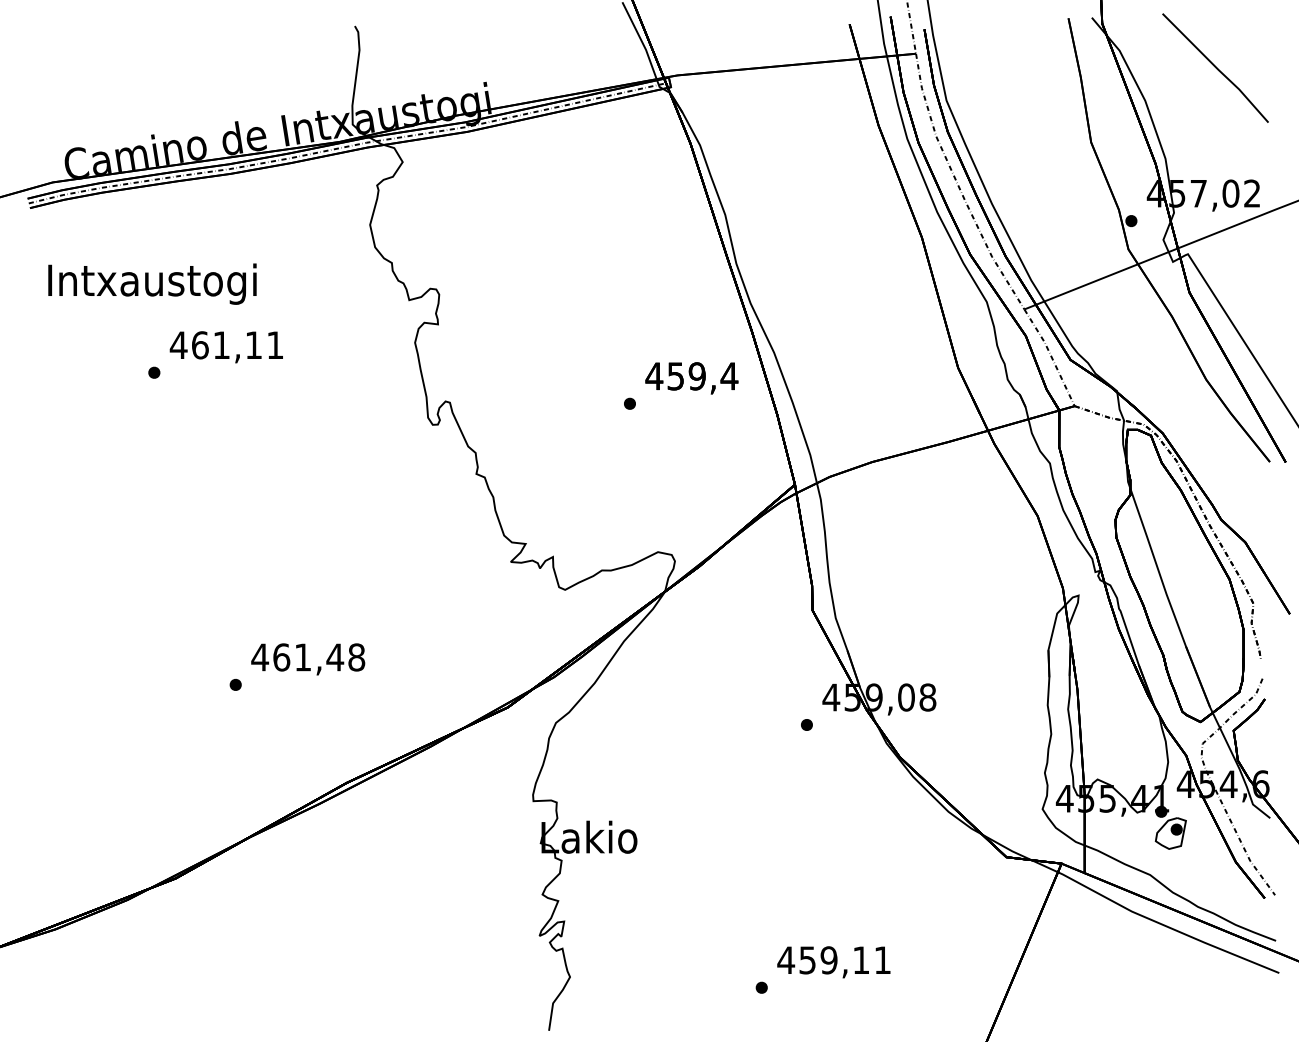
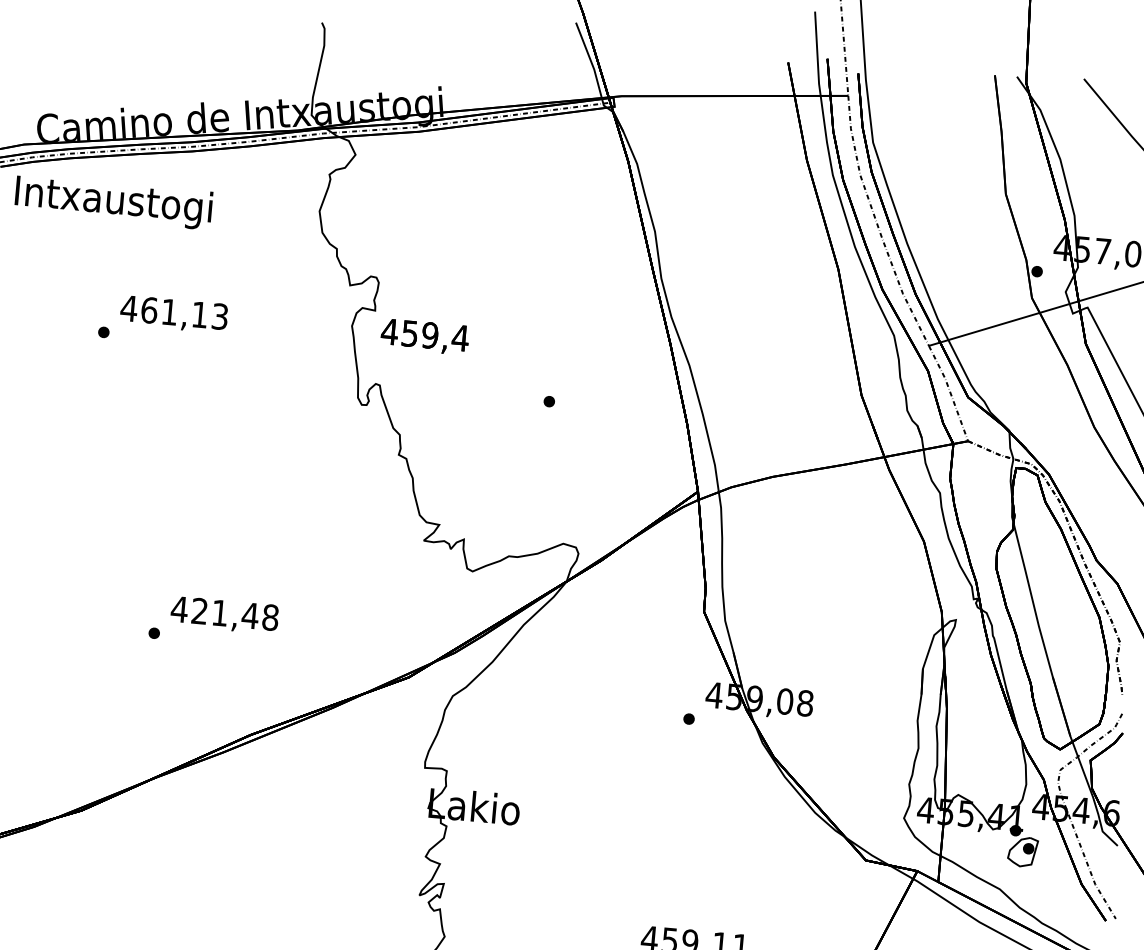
text: (152, 283) -> (113, 201), moved
text: (275, 345) -> (220, 316), 461,11 -> 461,13
text: (691, 378) -> (424, 337), moved
text: (281, 657) -> (199, 611), 461,48 -> 421,48

